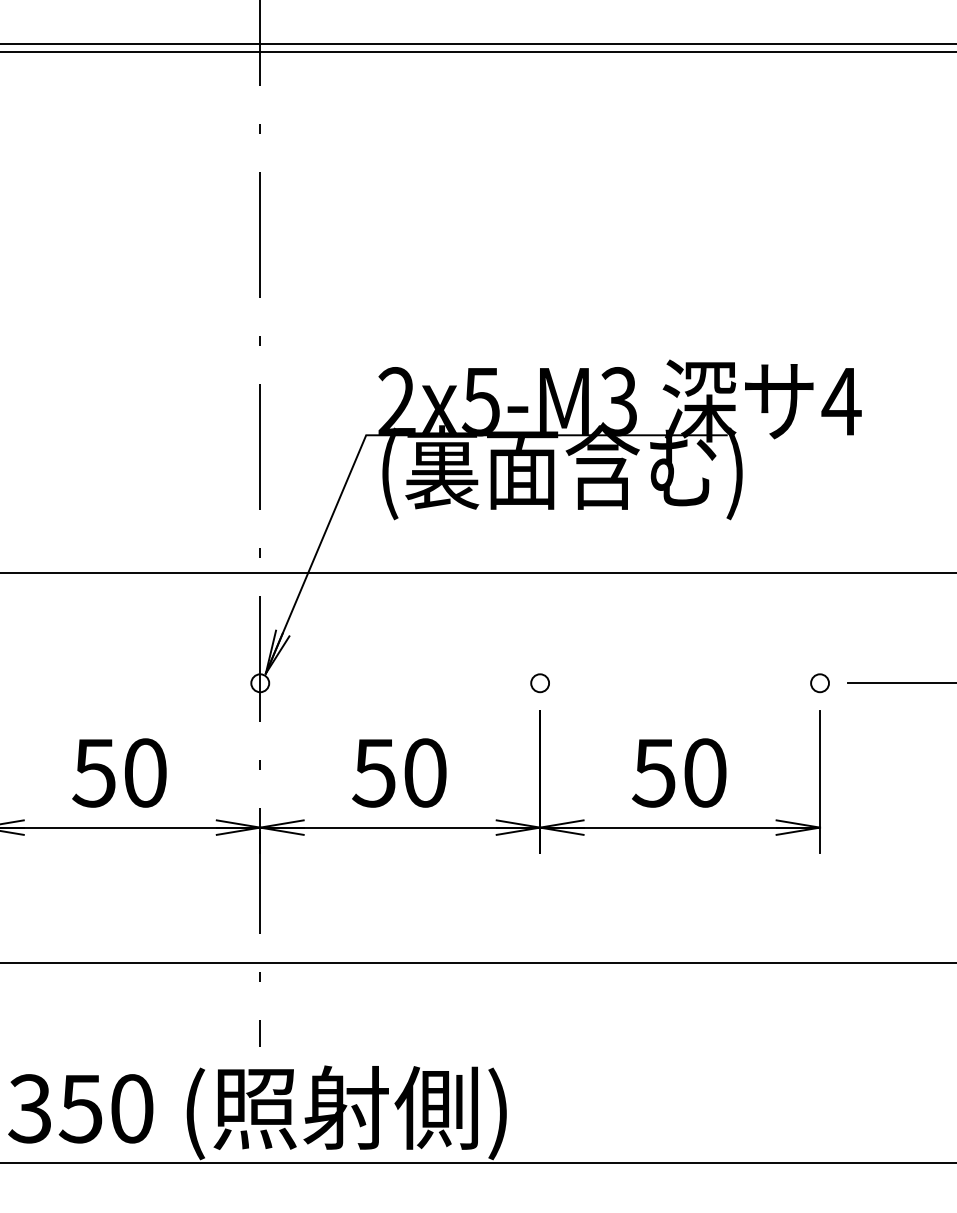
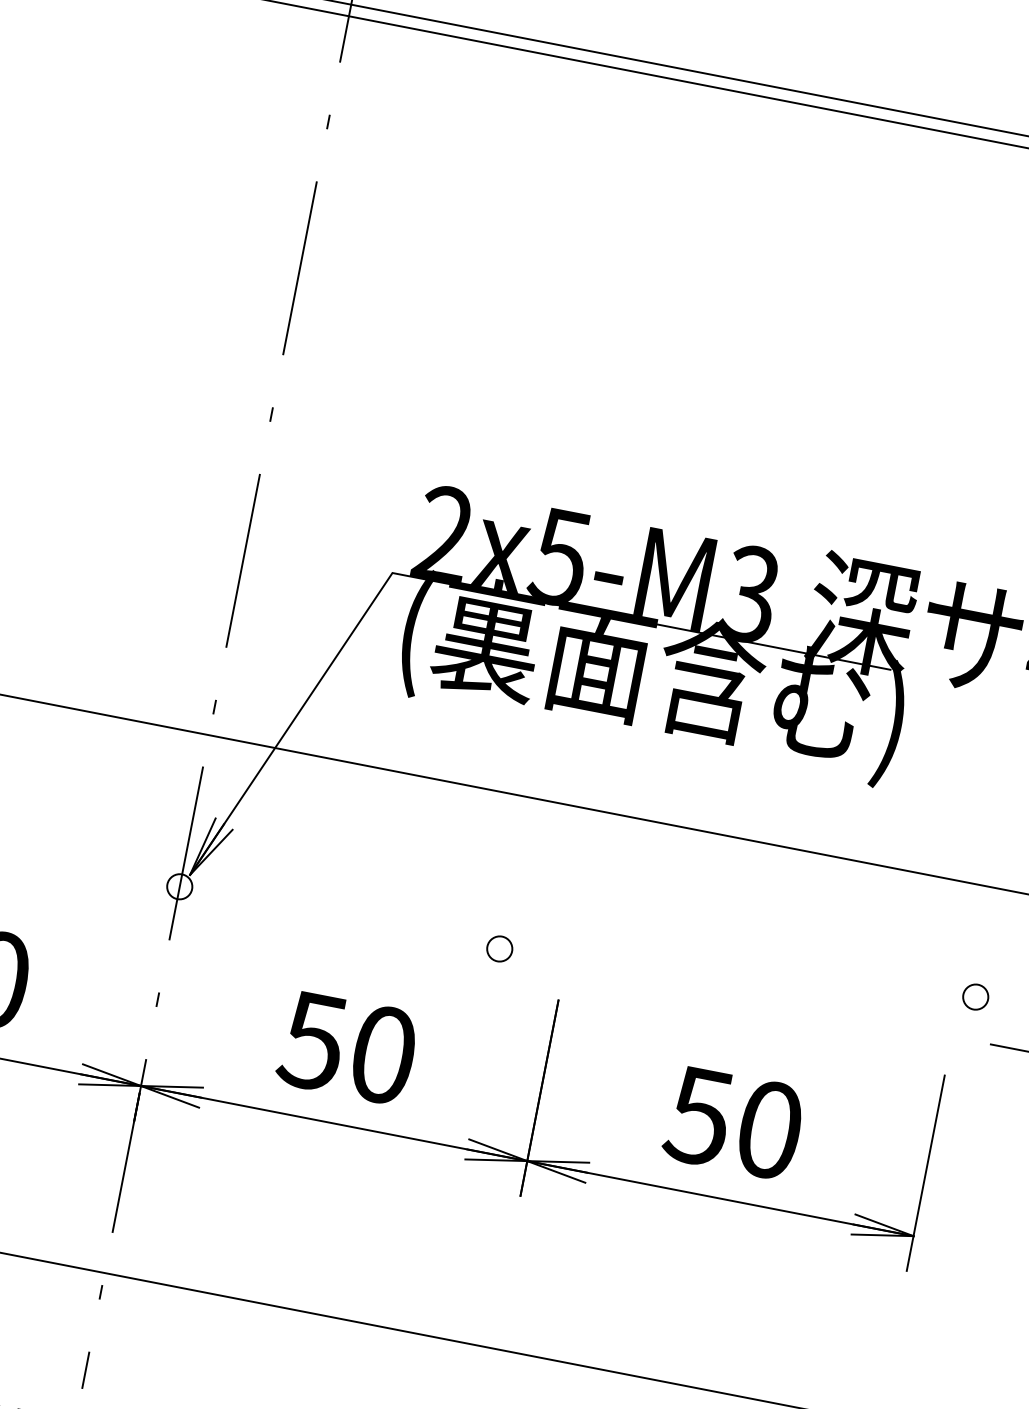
circle: (539, 683) -> (498, 949), moved
circle: (819, 683) -> (974, 997), moved

